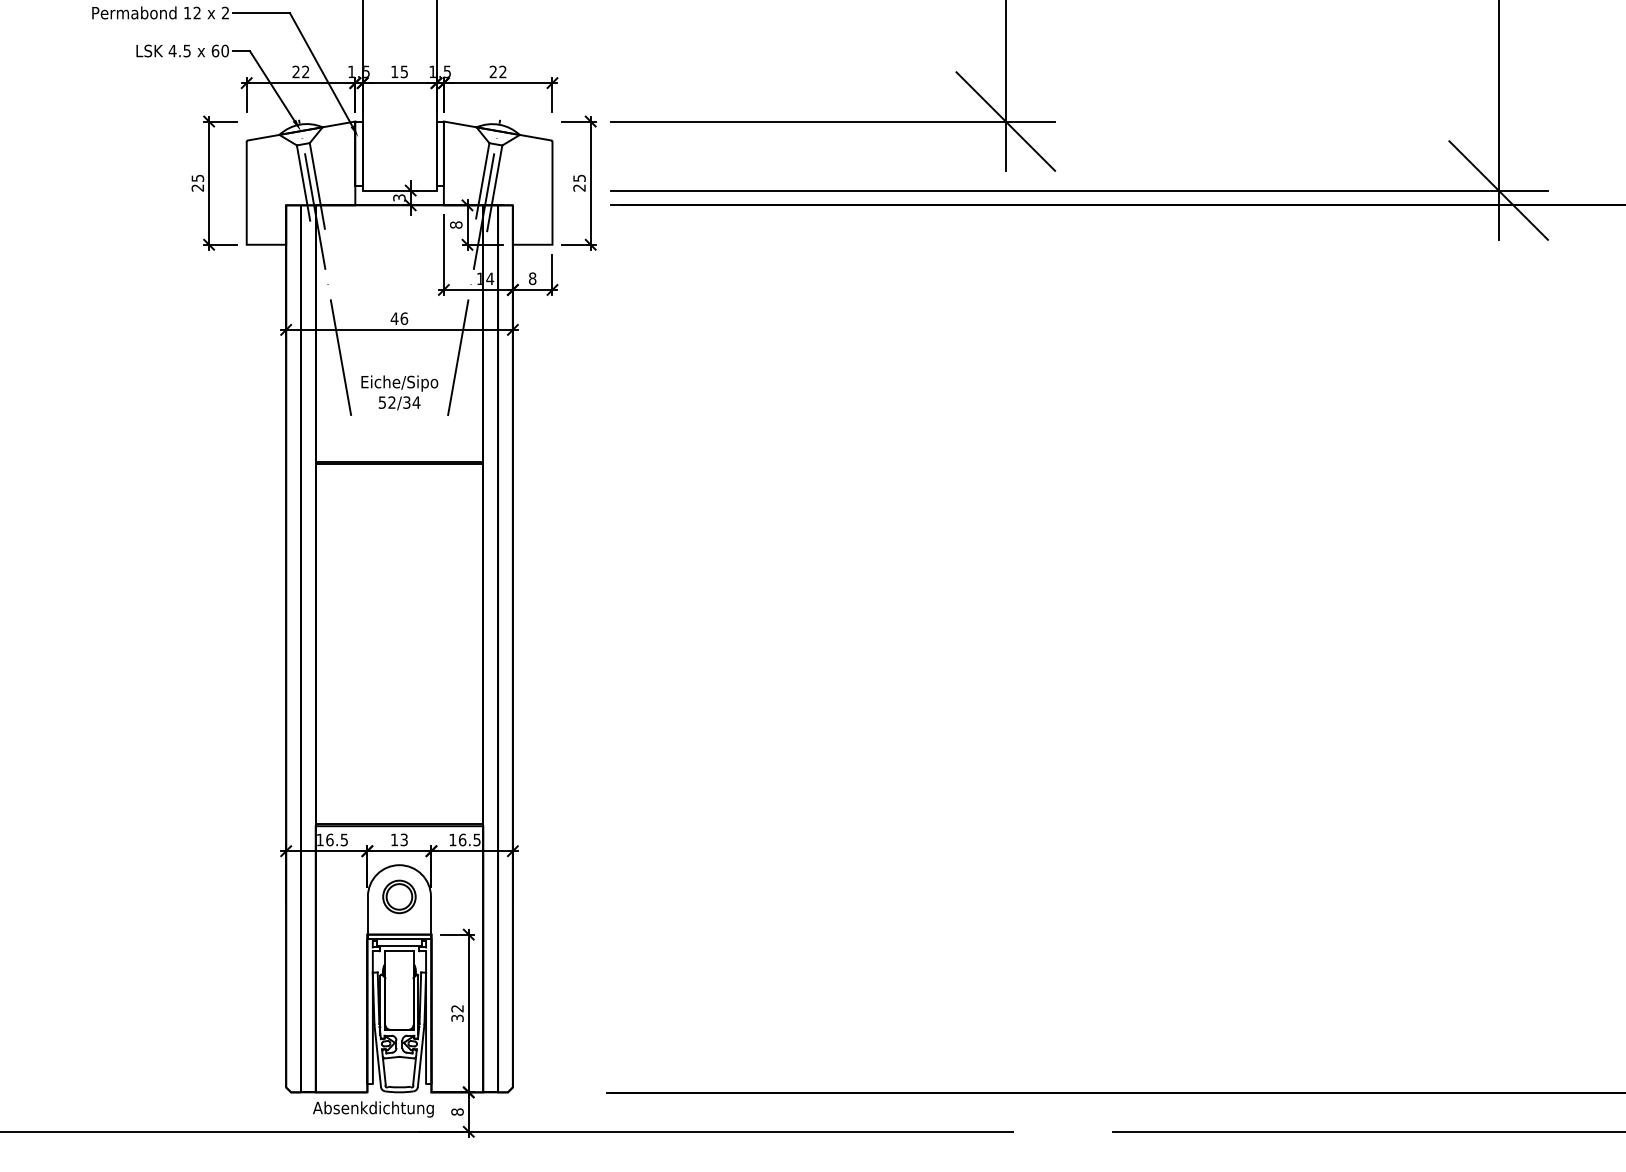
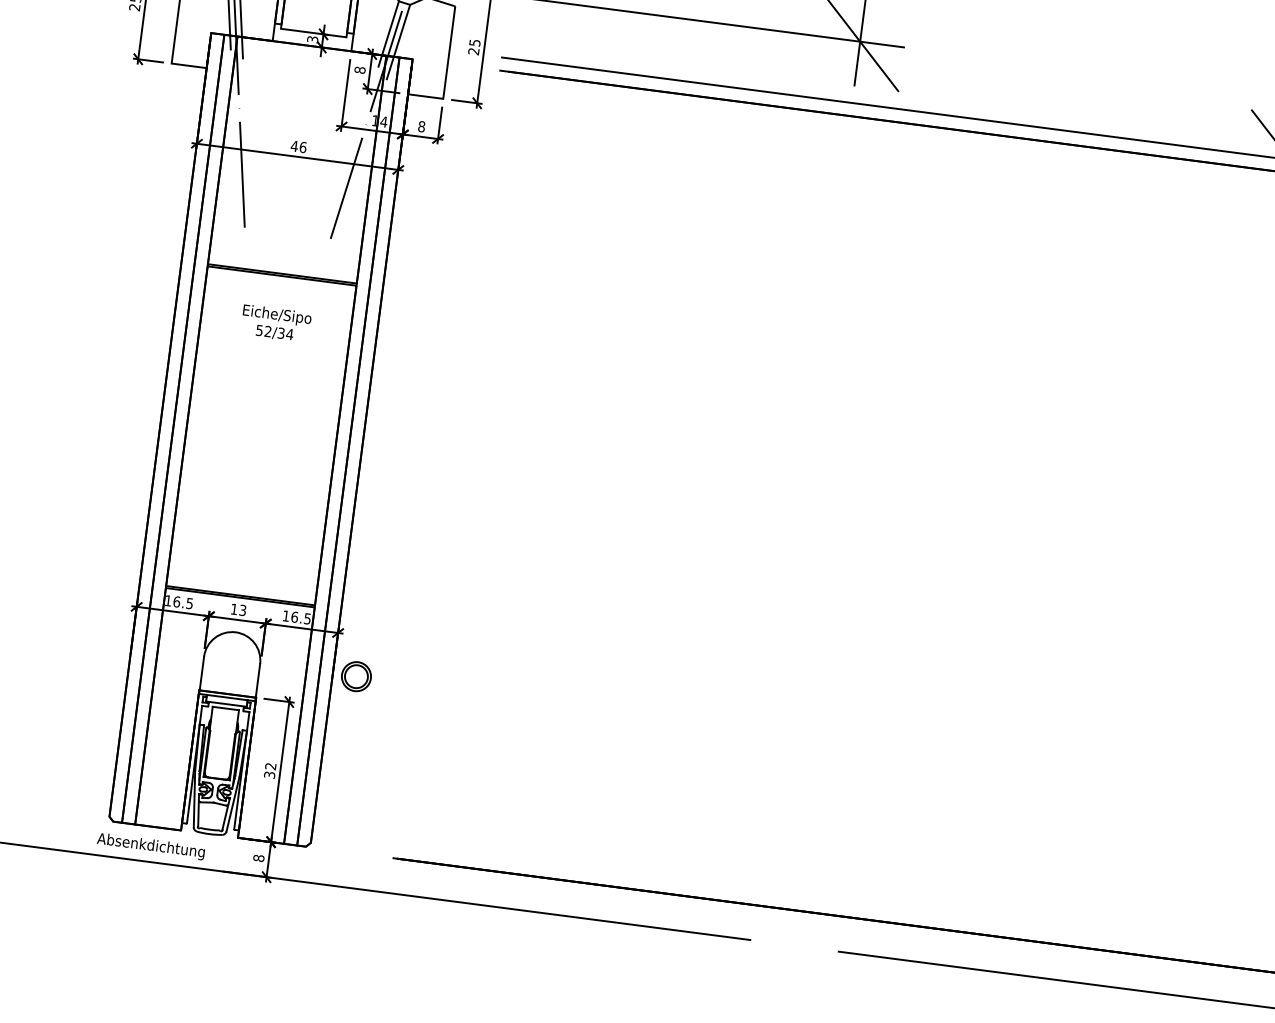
text: (399, 392) -> (275, 323), moved
part: (399, 896) -> (356, 676), moved
text: (373, 1109) -> (151, 846), moved

